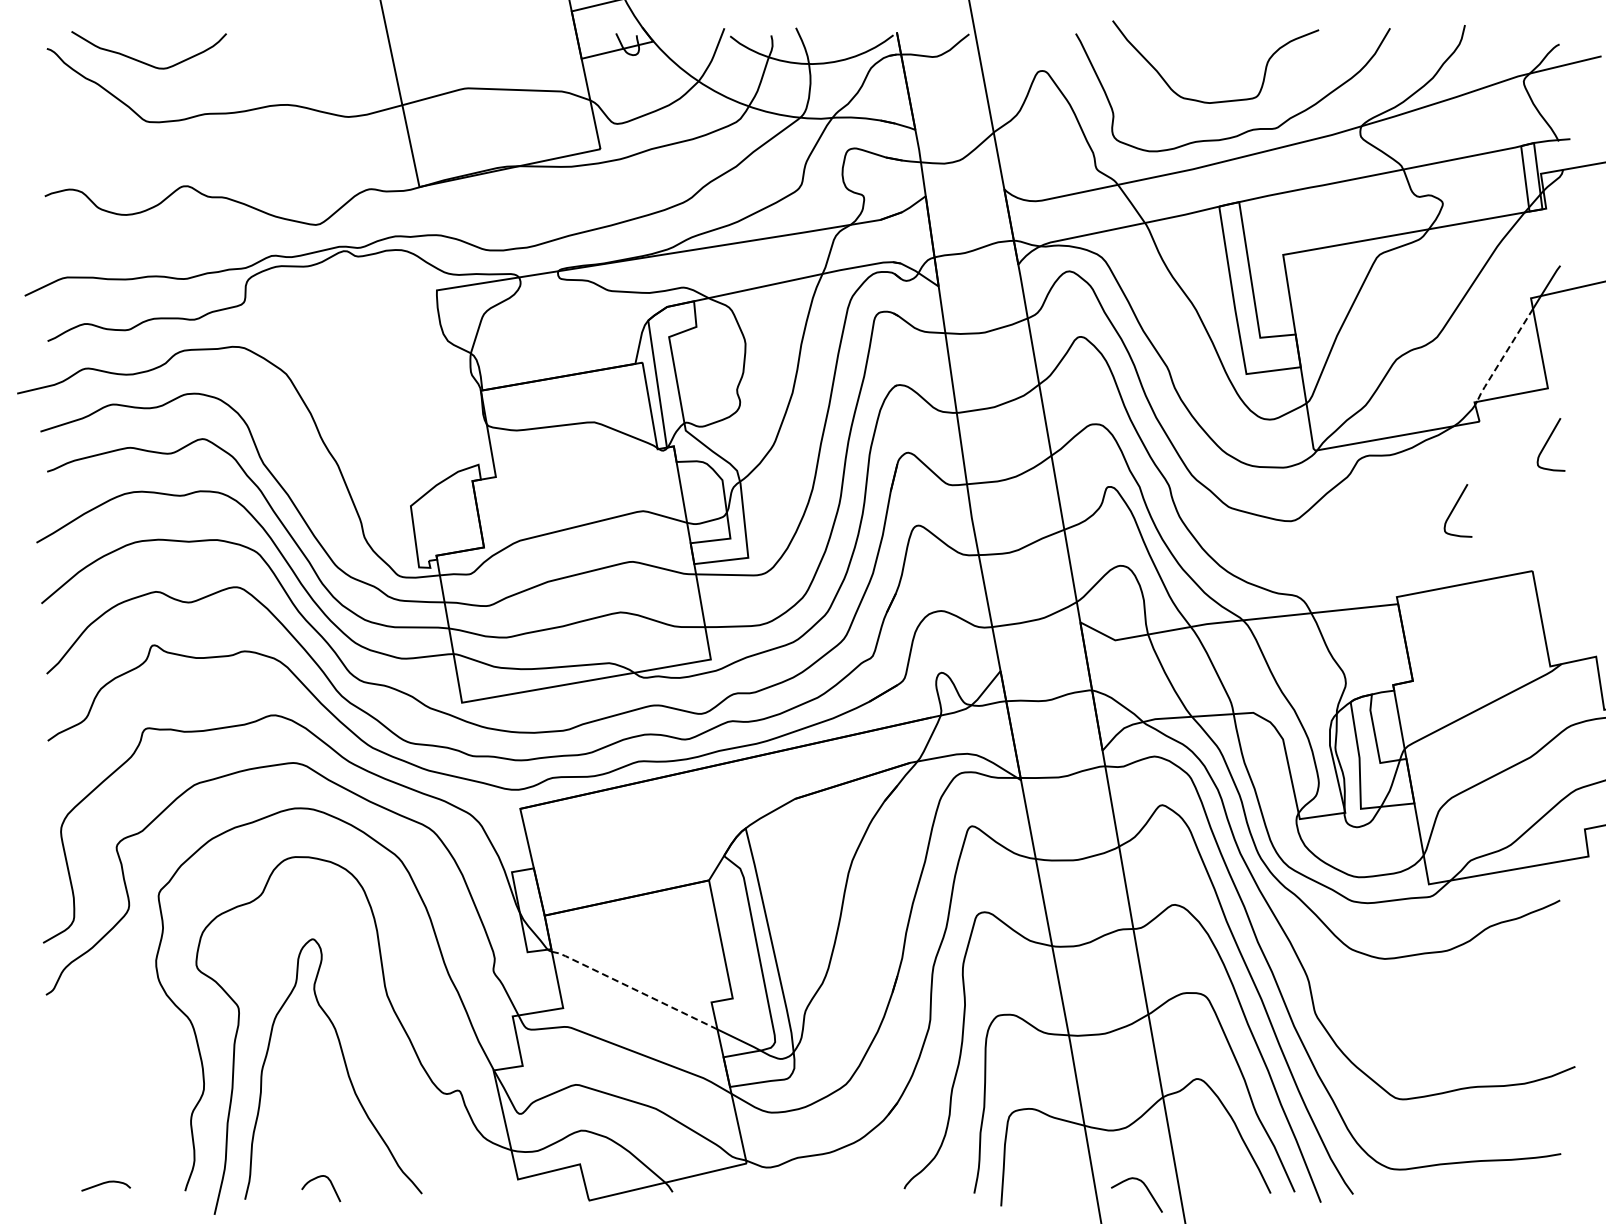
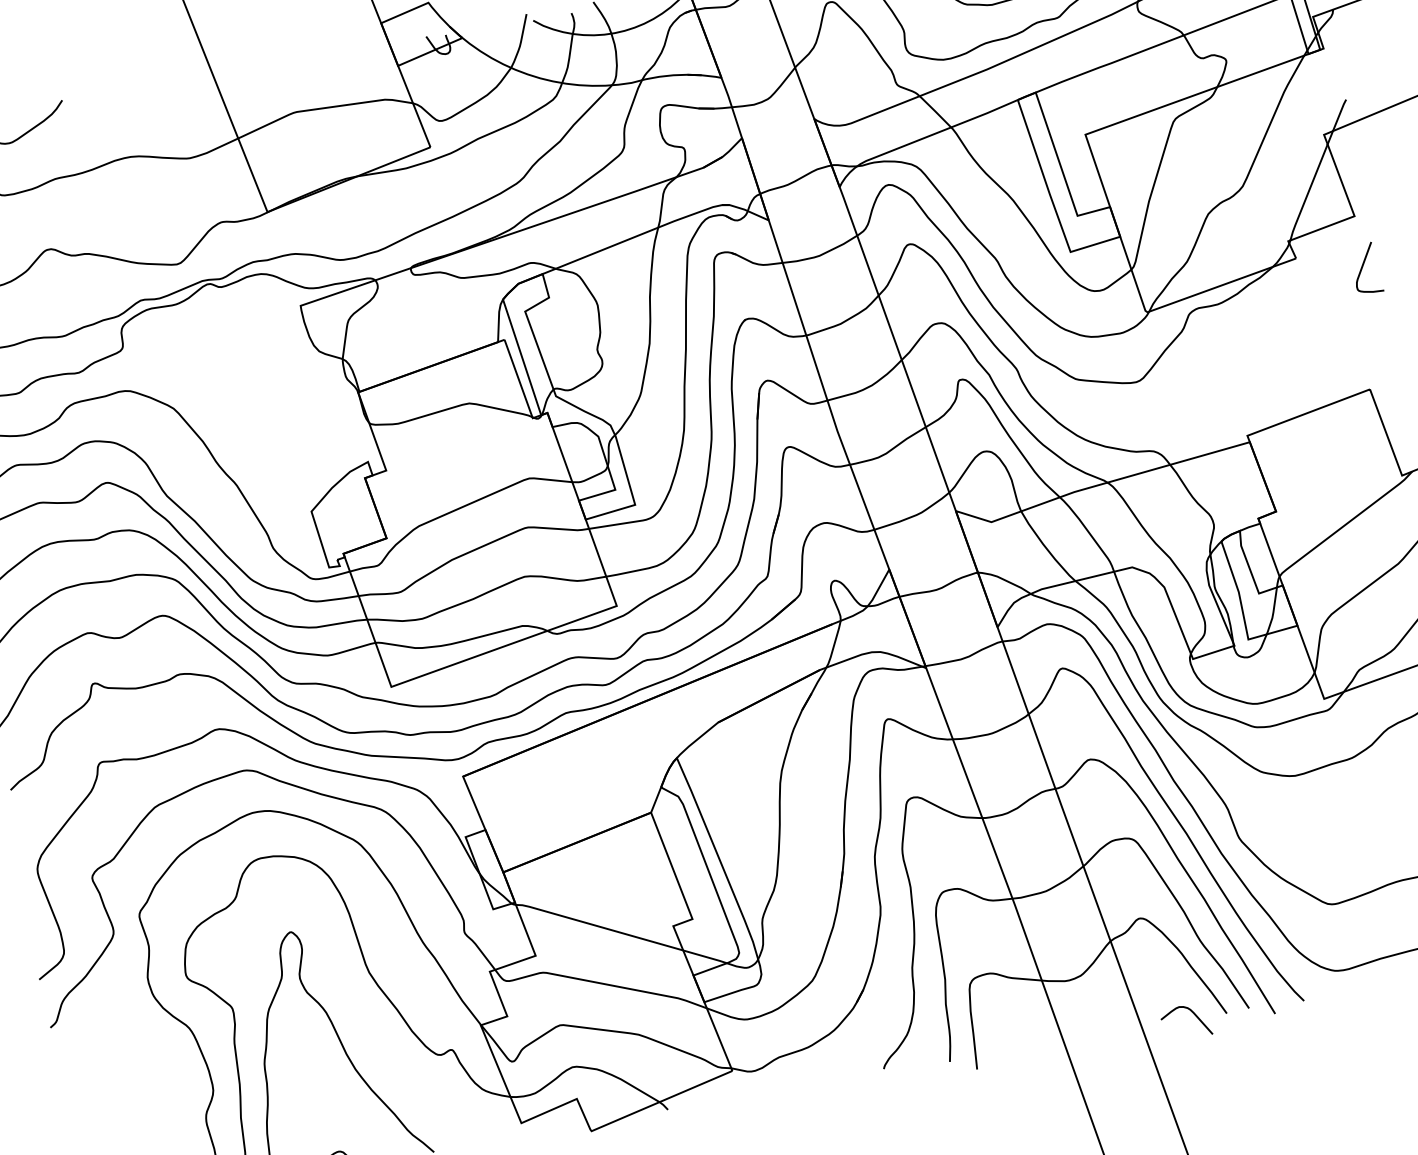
line: (1503, 356) -> (1307, 193), dashed -> solid
curve: (1454, 509) -> (1287, 344), removed
line: (633, 989) -> (598, 926), dashed -> solid
curve: (1145, 1187) -> (1192, 1013), moved

